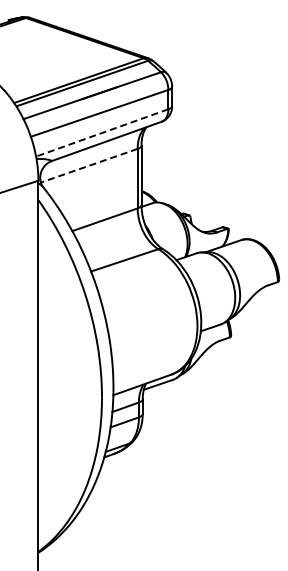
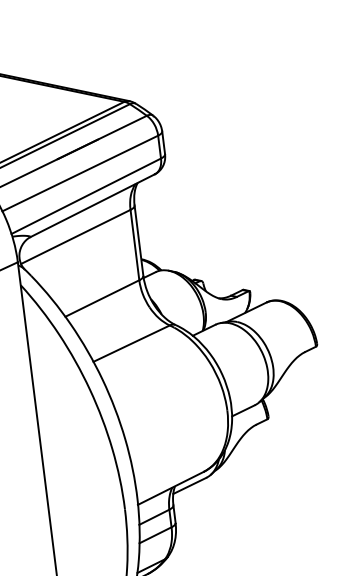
line: (101, 133) -> (85, 197), dashed -> solid
line: (88, 165) -> (74, 236), dashed -> solid

